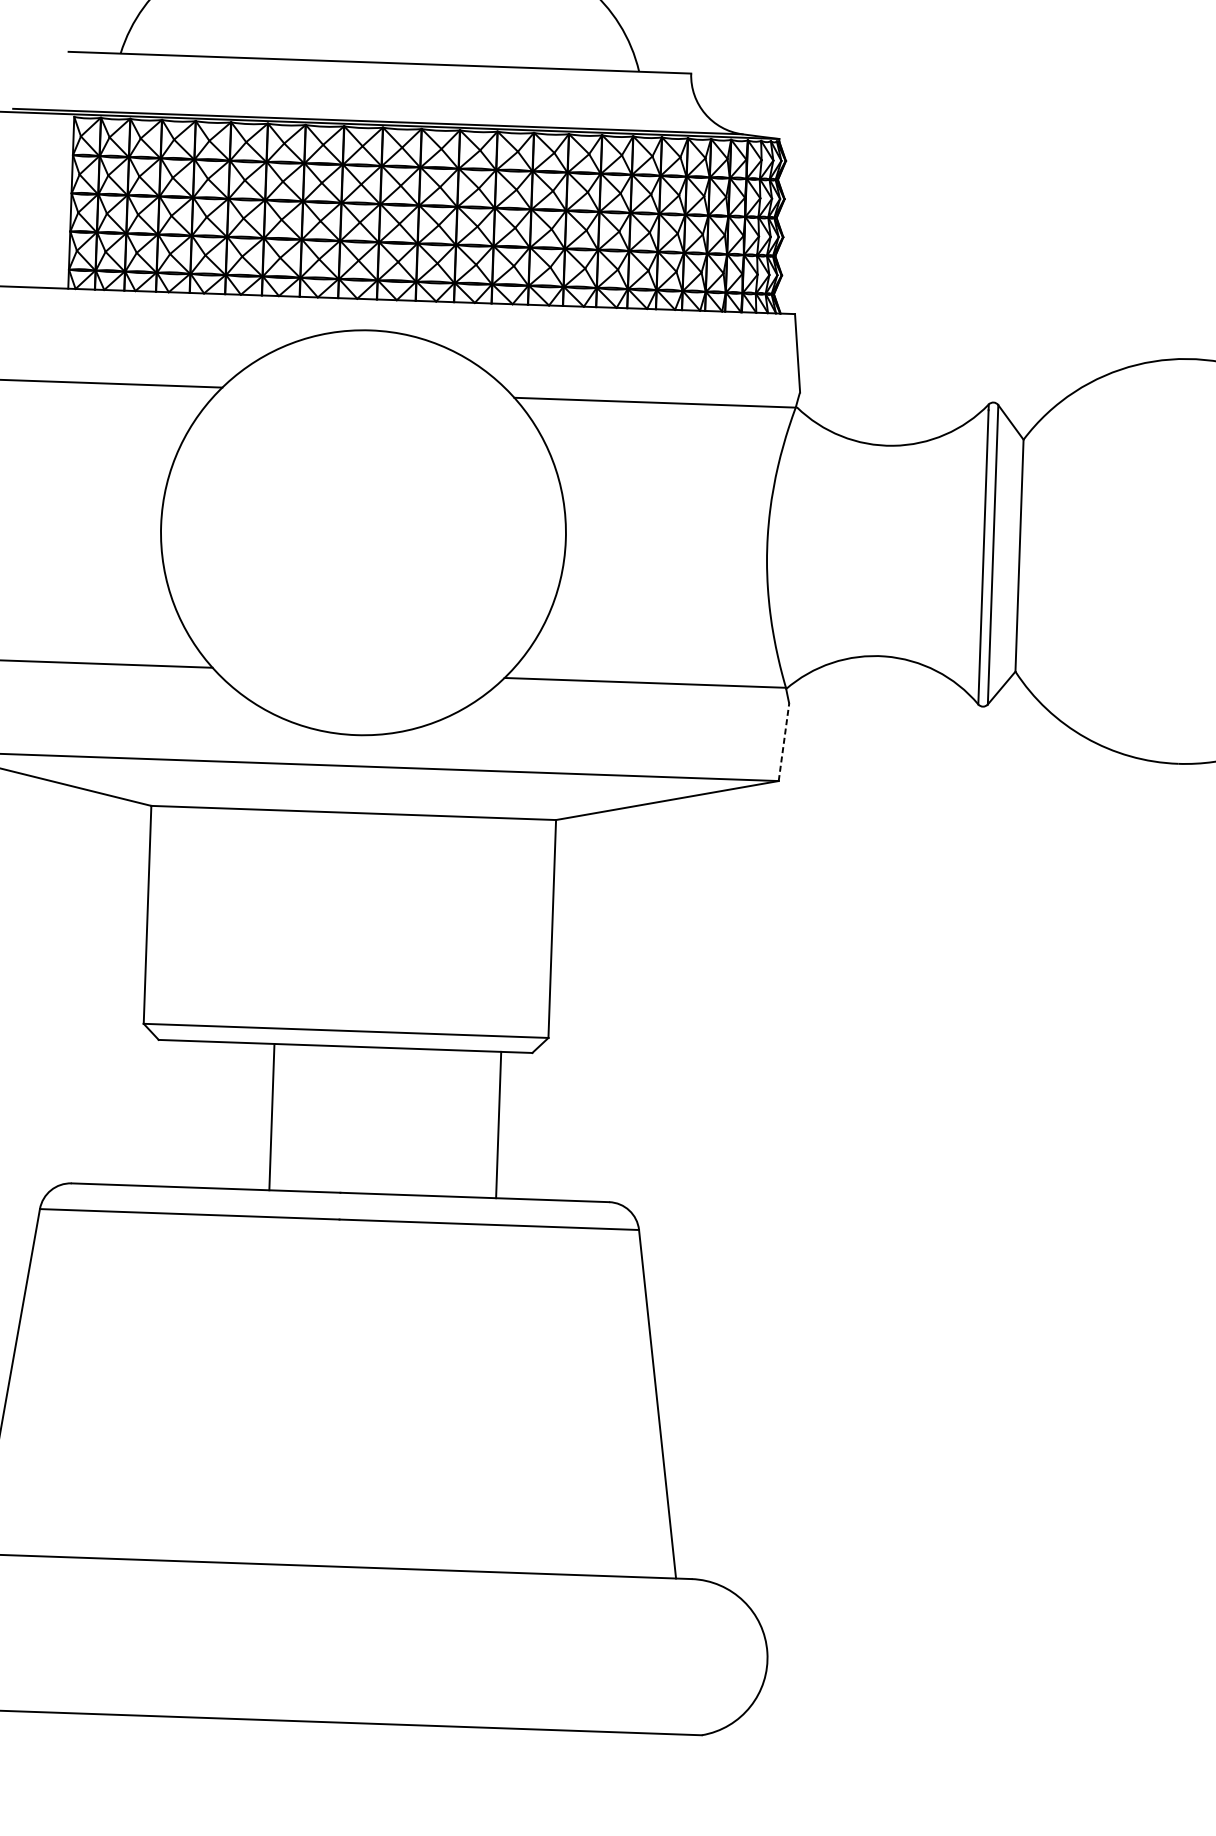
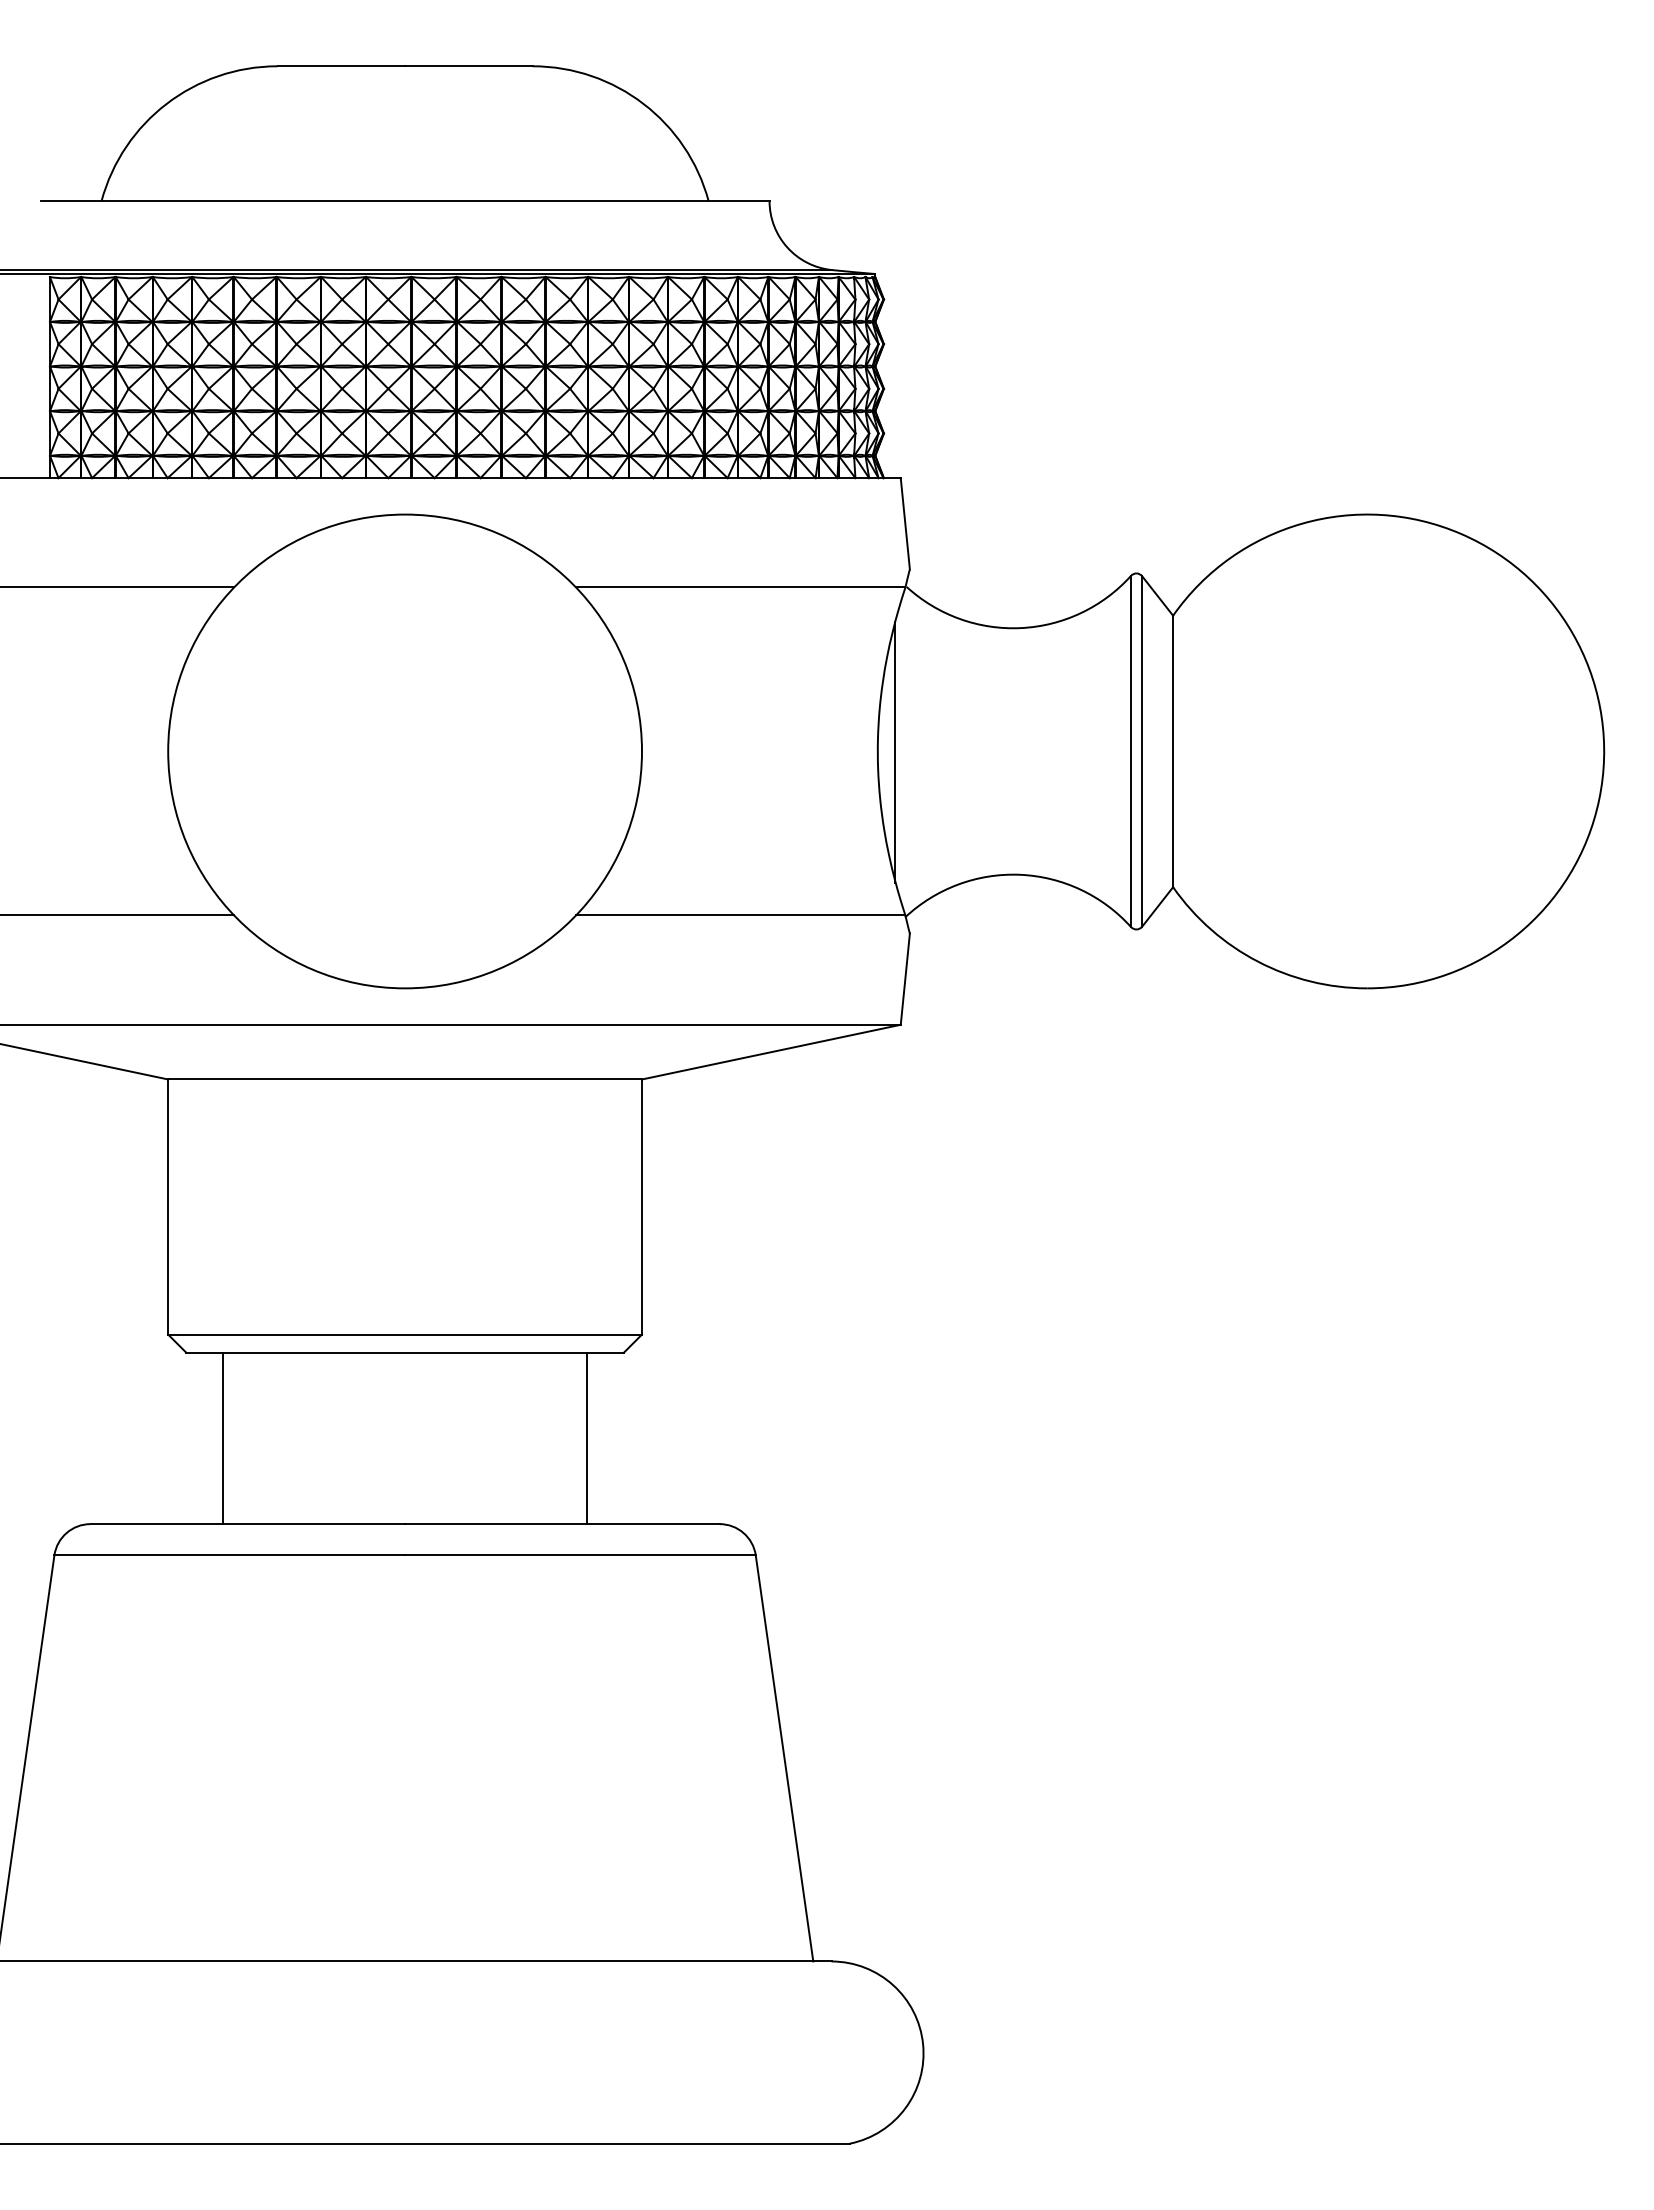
line: (782, 547) -> (895, 751), added
line: (784, 741) -> (905, 978), dashed -> solid
line: (271, 1117) -> (222, 1438), moved

